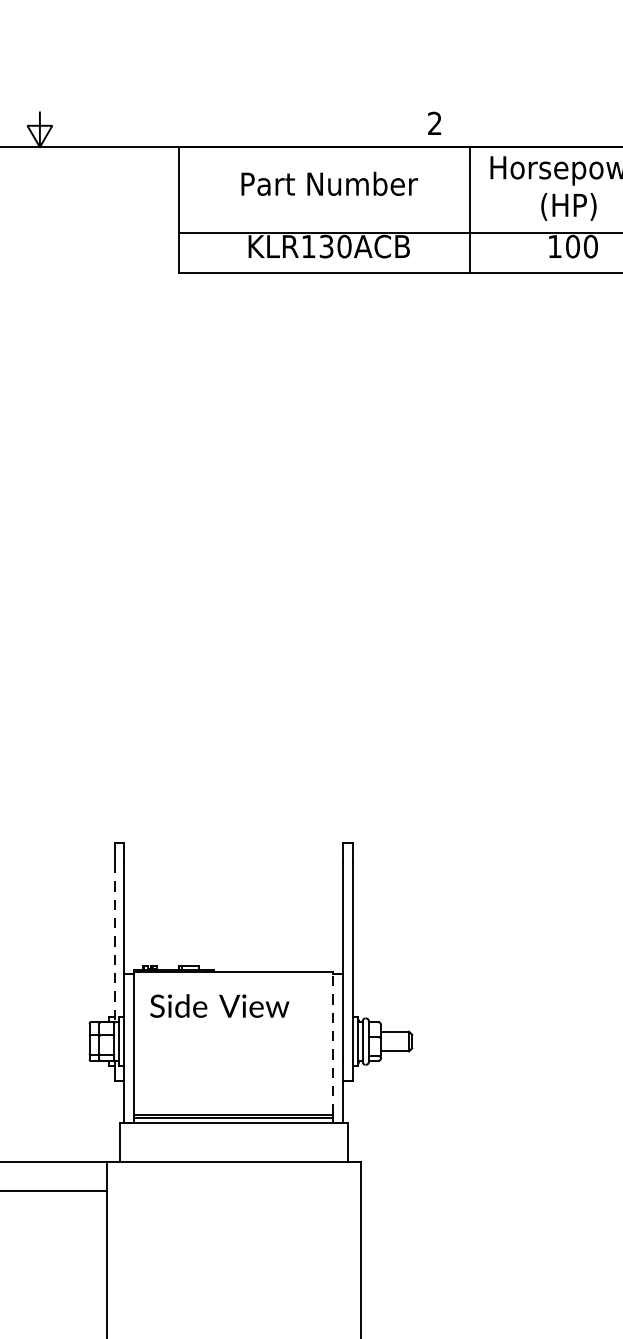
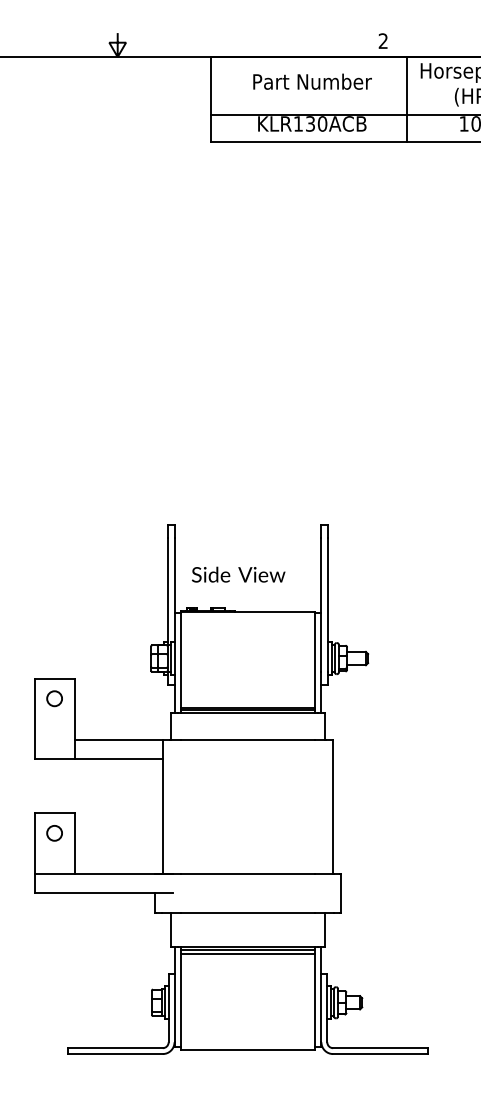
line: (113, 943) -> (167, 592), dashed -> solid
text: (219, 1005) -> (238, 574), moved
line: (332, 1042) -> (314, 659), dashed -> solid

